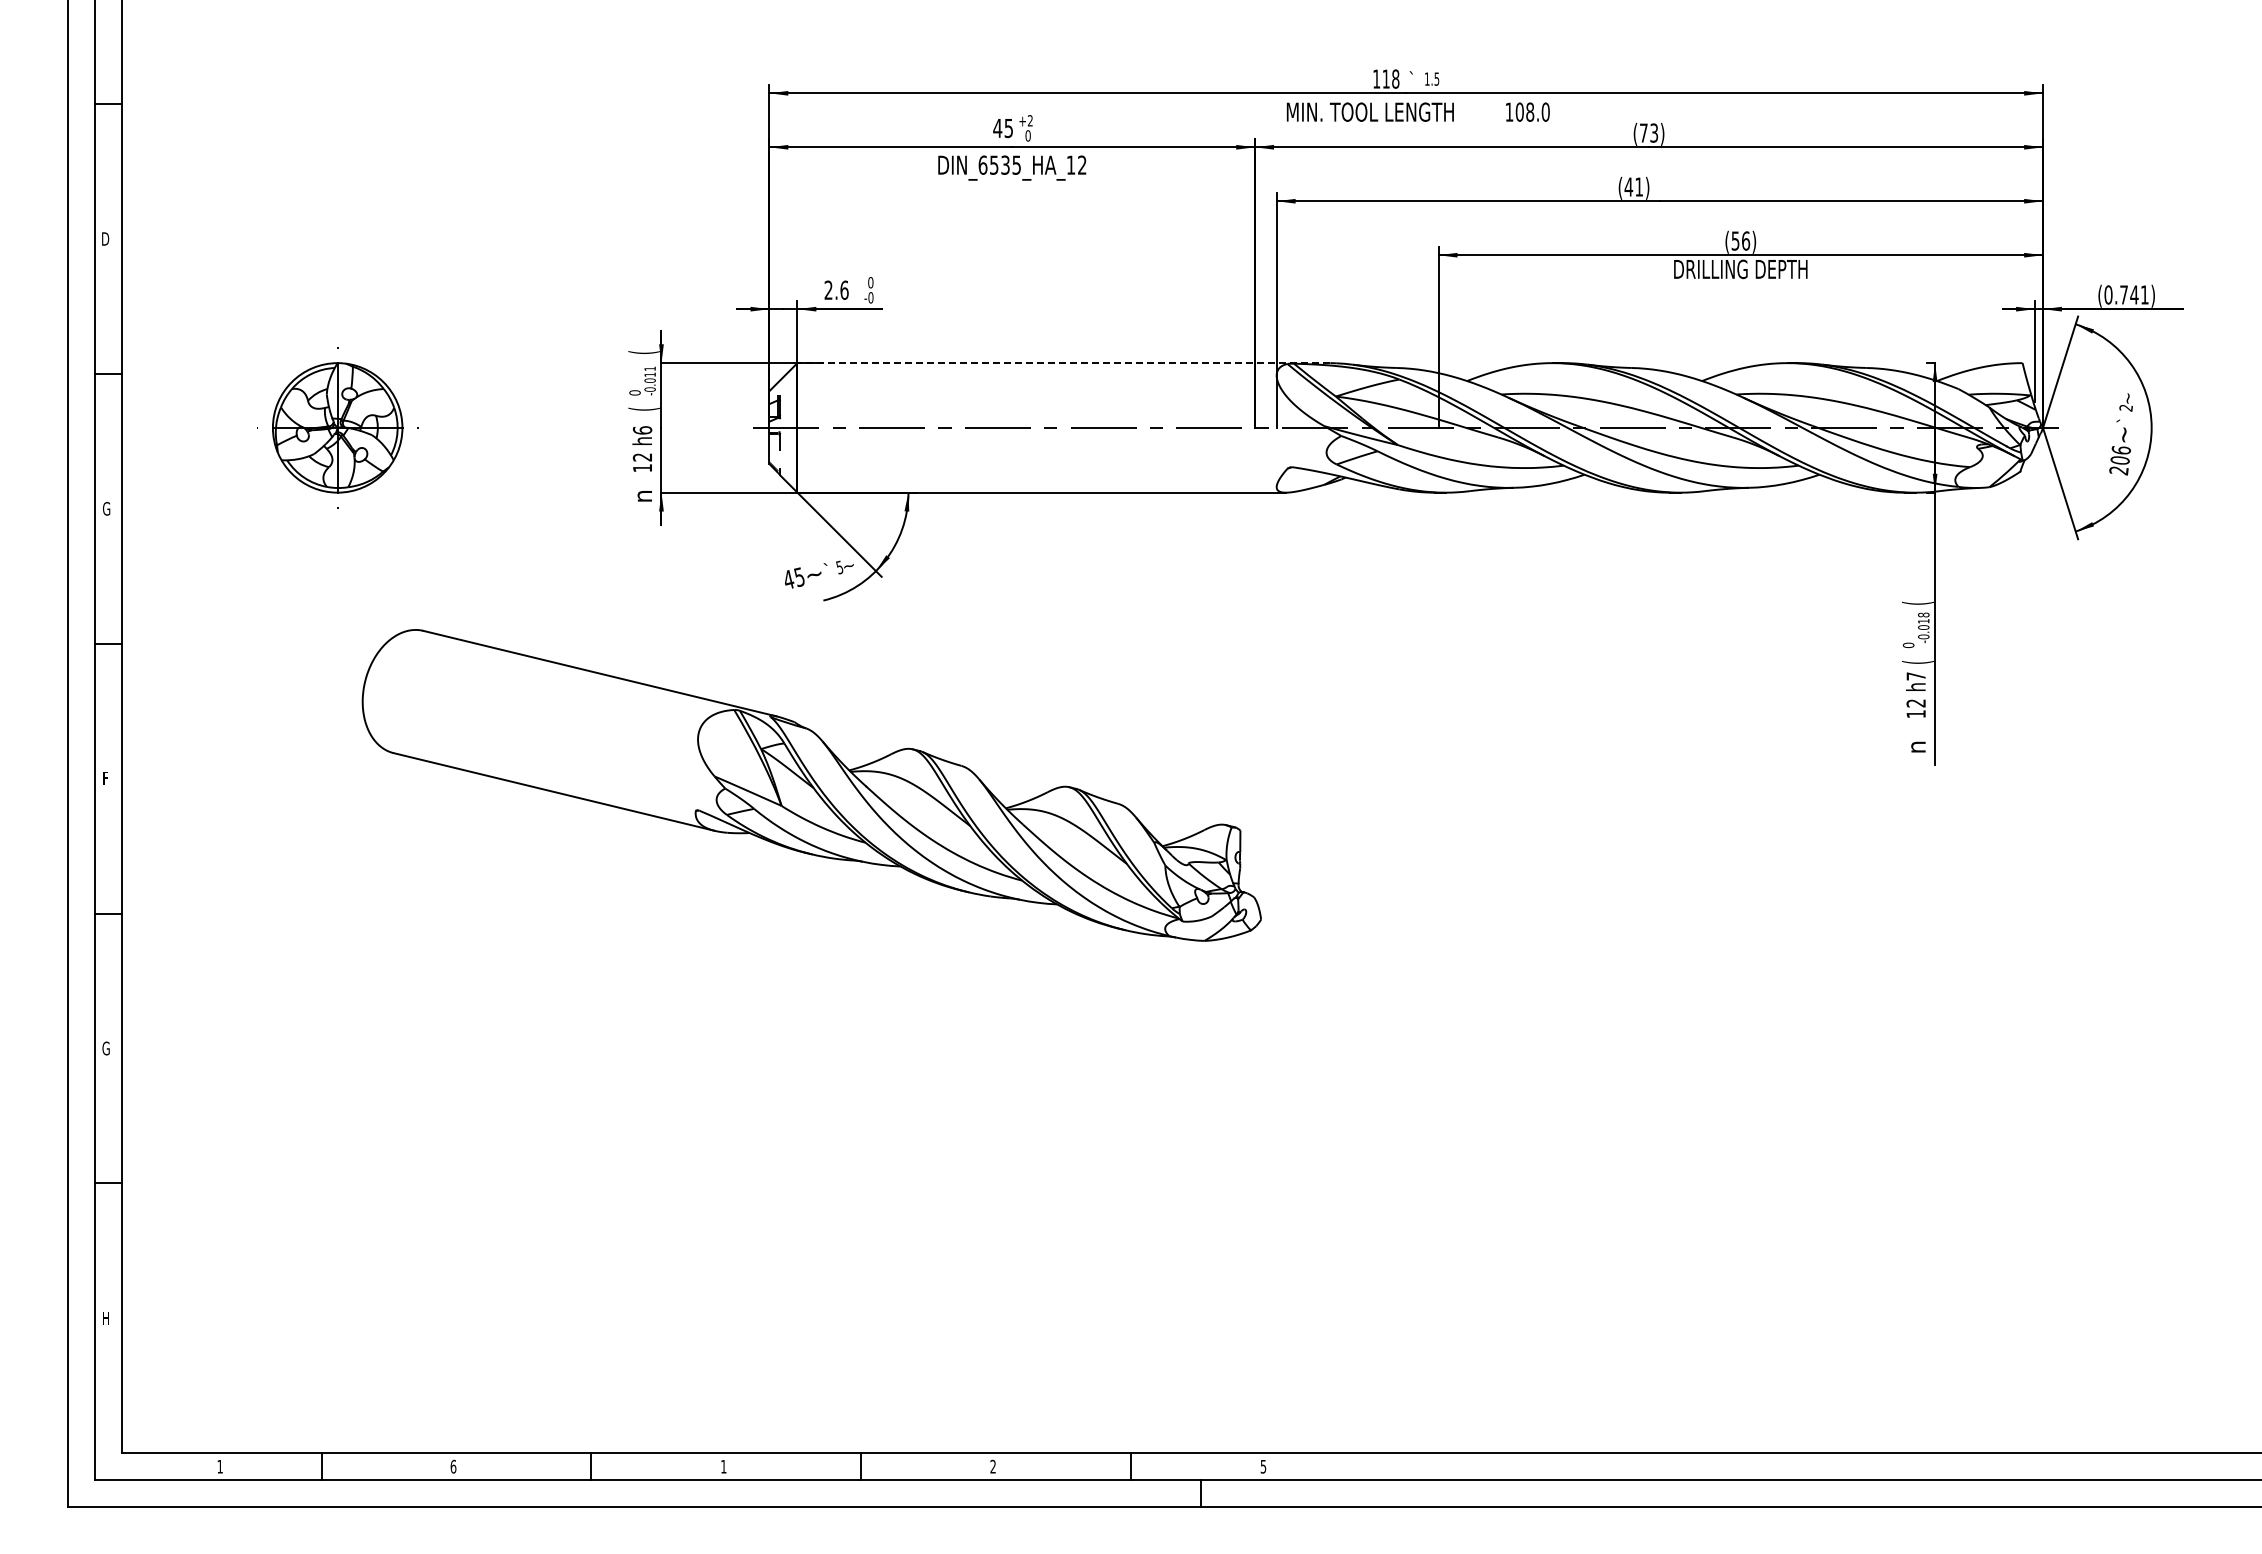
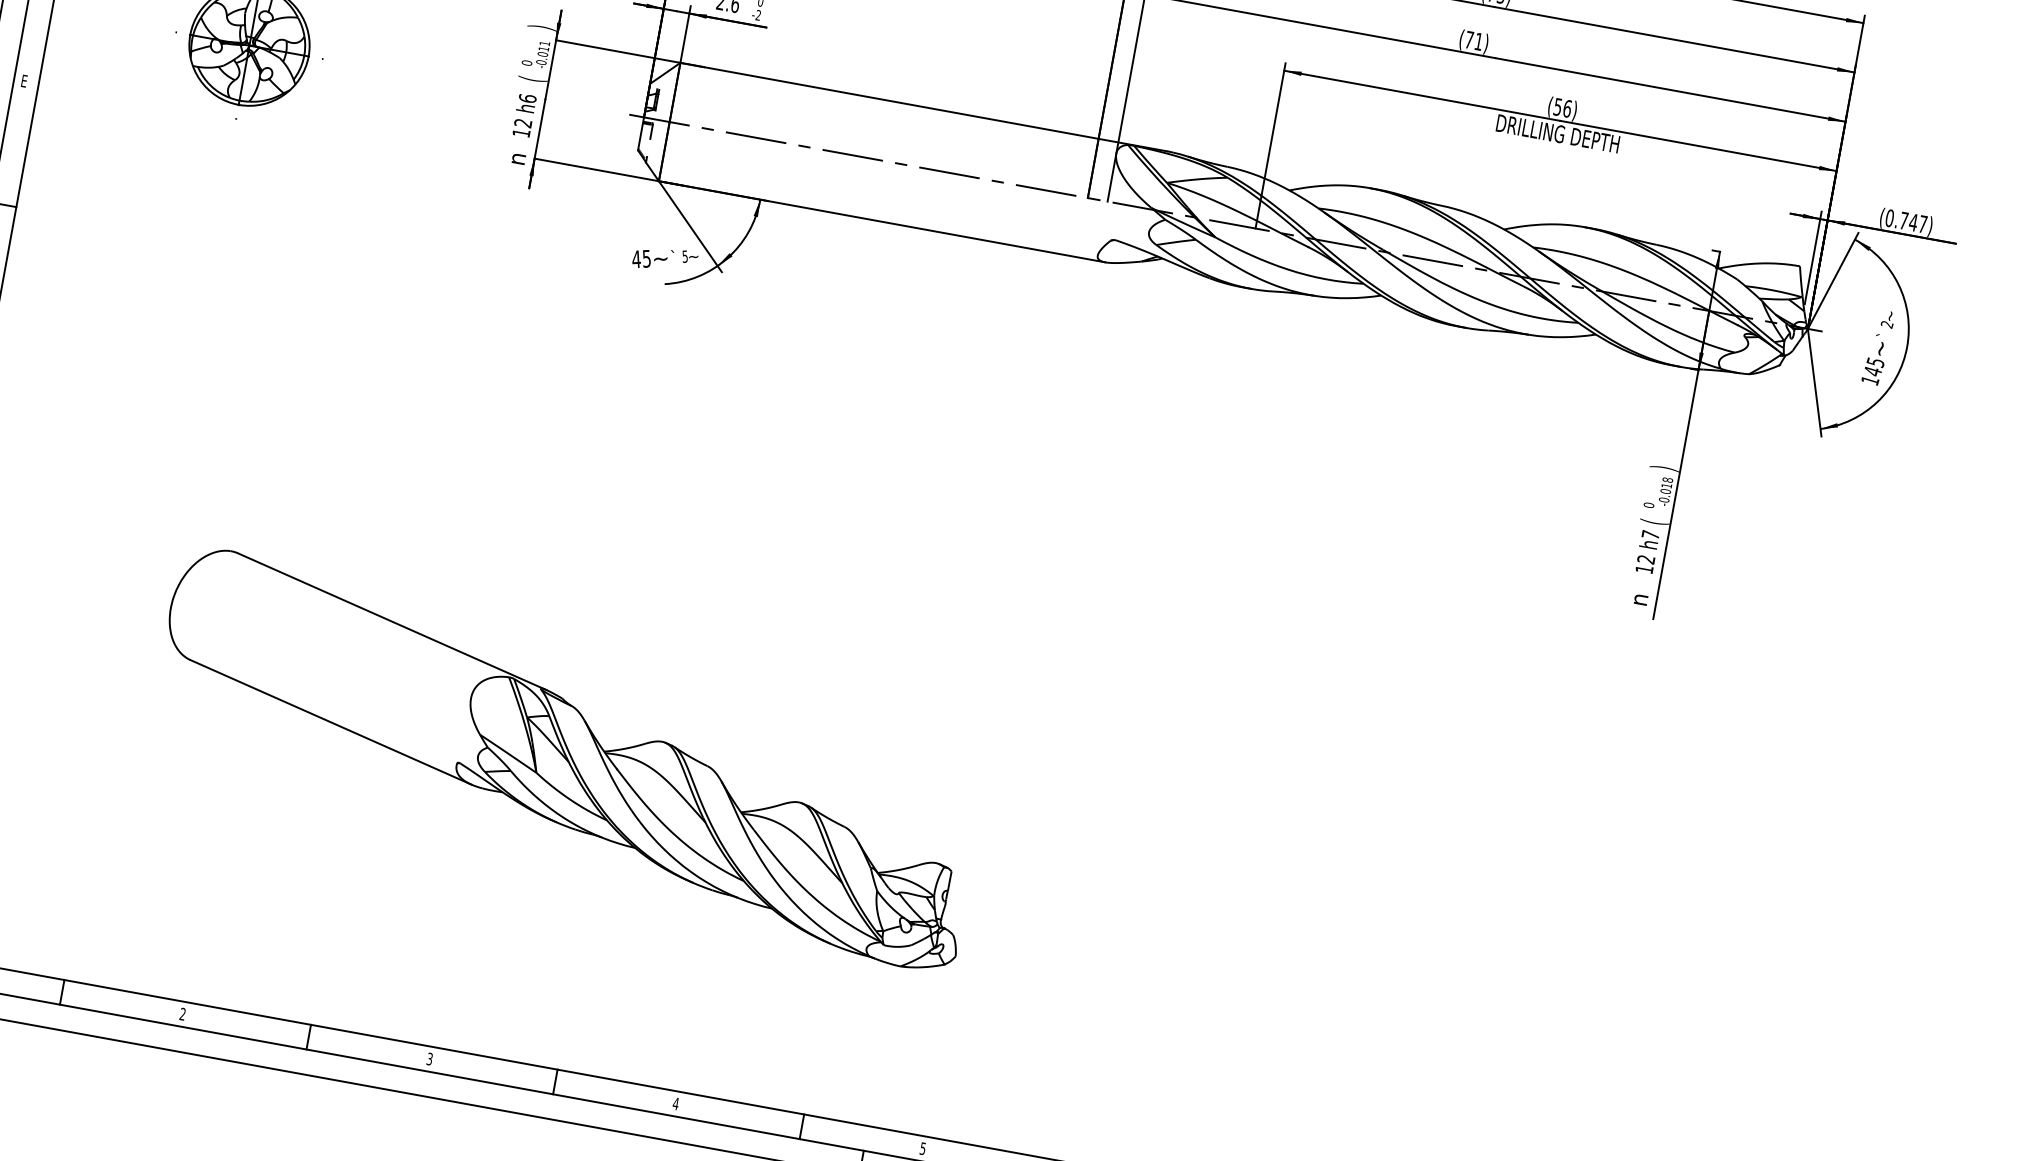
text: (1628, 186) -> (1469, 39), (41) -> (71)
text: (2144, 294) -> (1922, 223), (0.741) -> (0.747)
text: (870, 297) -> (758, 15), -0 -> -2
text: (643, 352) -> (541, 27), ( -> )
line: (1063, 363) -> (923, 107), dashed -> solid
text: (2119, 460) -> (1872, 371), 206 -> 145
text: (106, 508) -> (24, 80), G -> E
text: (1917, 602) -> (1664, 467), ( -> )
part: (811, 785) -> (567, 759), moved
text: (453, 1466) -> (182, 1014), 6 -> 2
text: (723, 1466) -> (429, 1058), 1 -> 3
text: (993, 1466) -> (676, 1103), 2 -> 4

